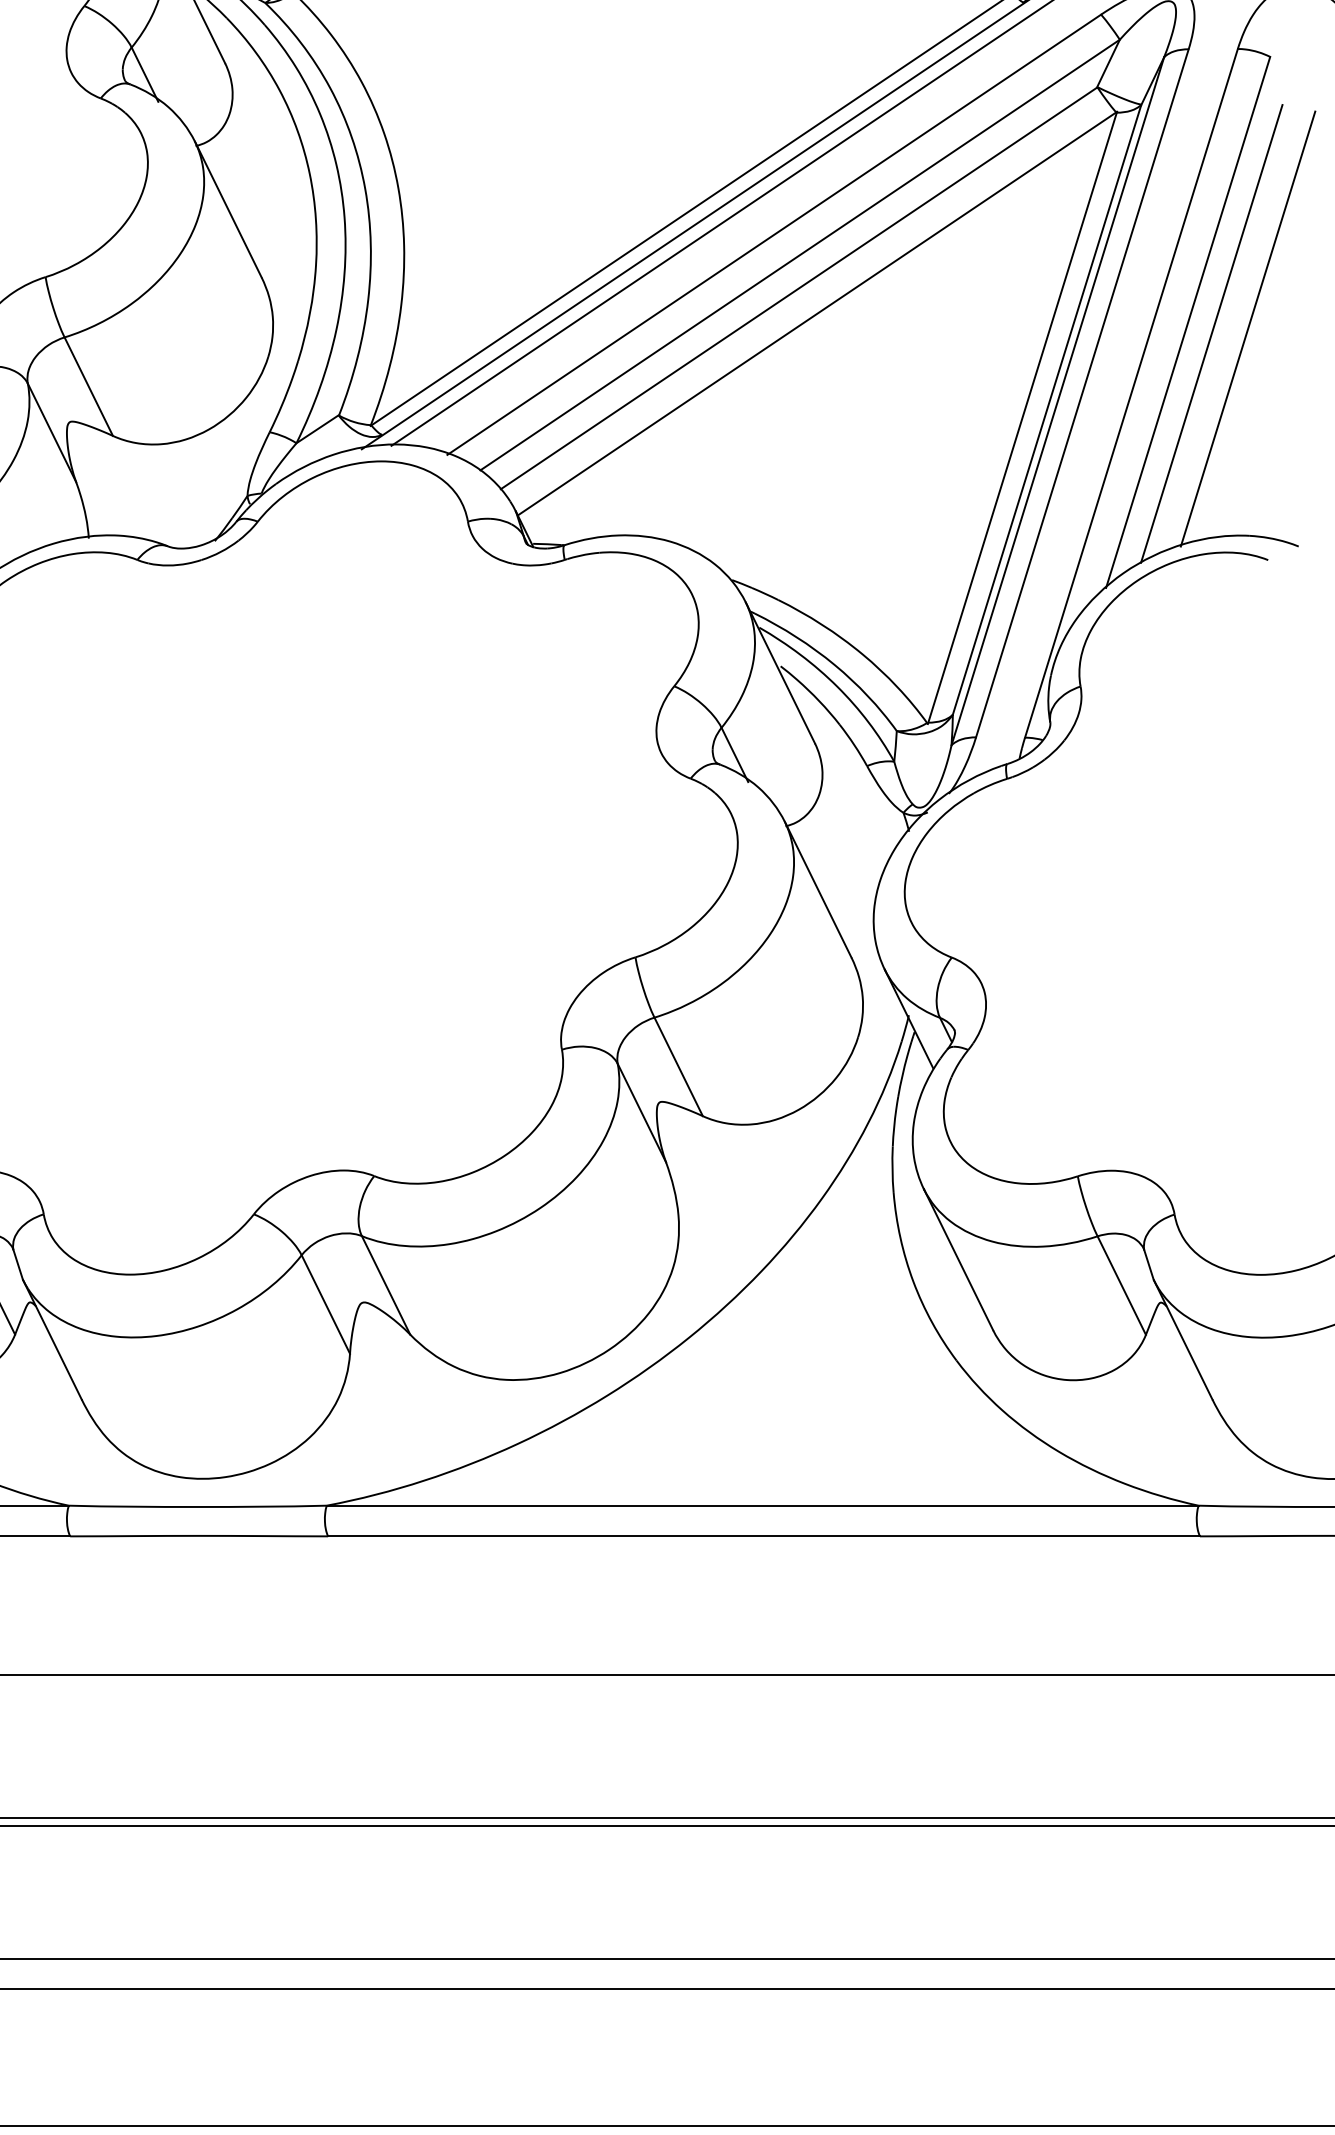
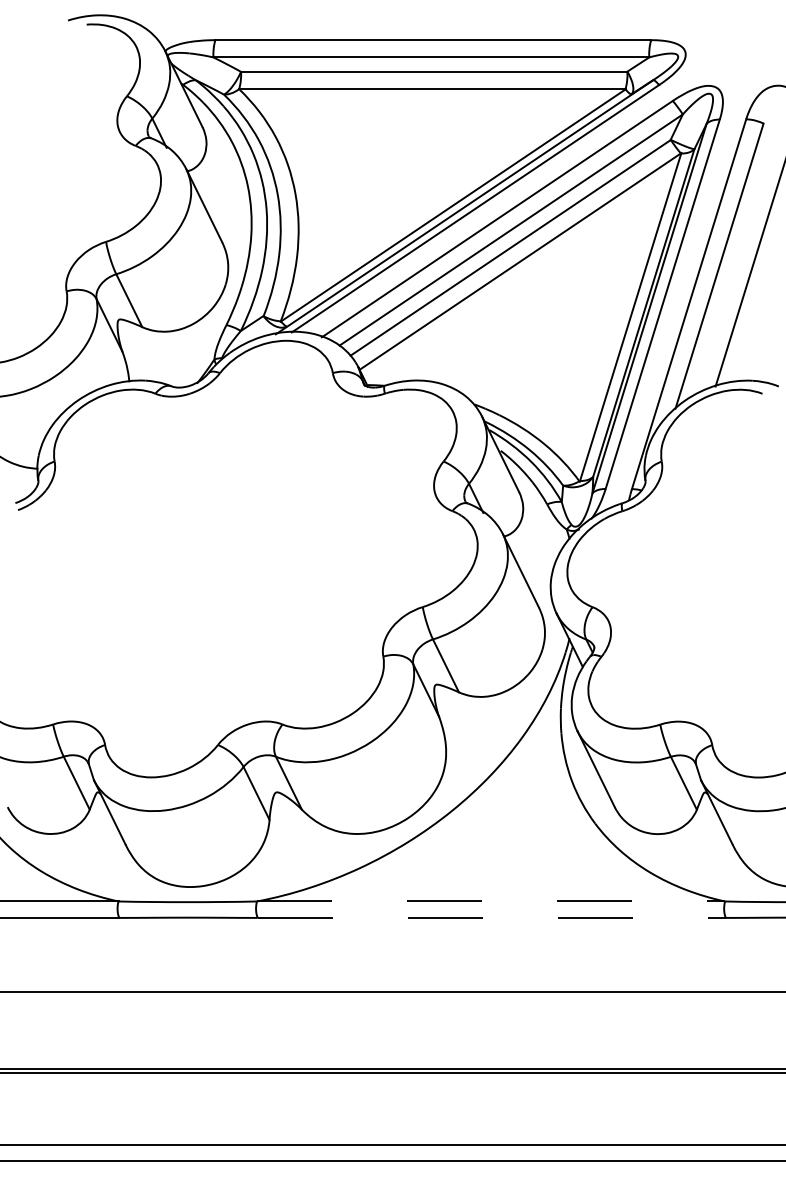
line: (1212, 334) -> (732, 272), removed
line: (763, 1505) -> (491, 901), solid -> dashed
line: (765, 1535) -> (492, 917), solid -> dashed

